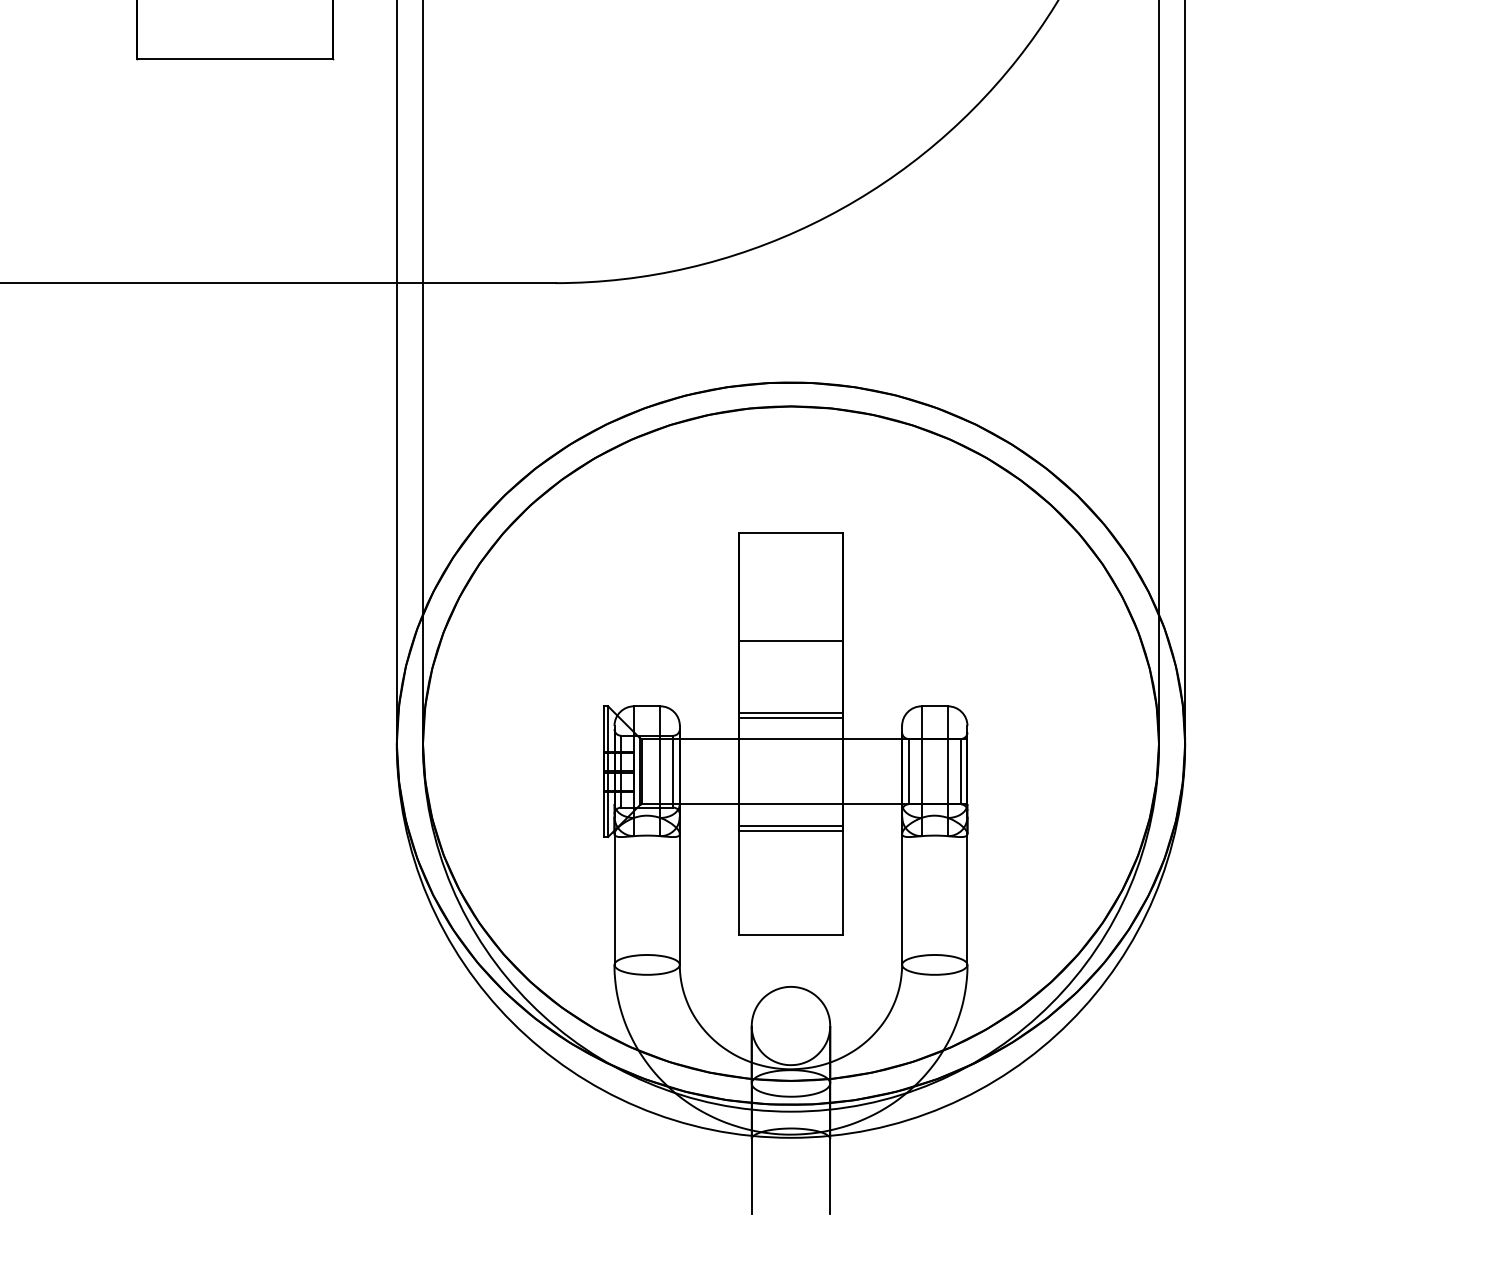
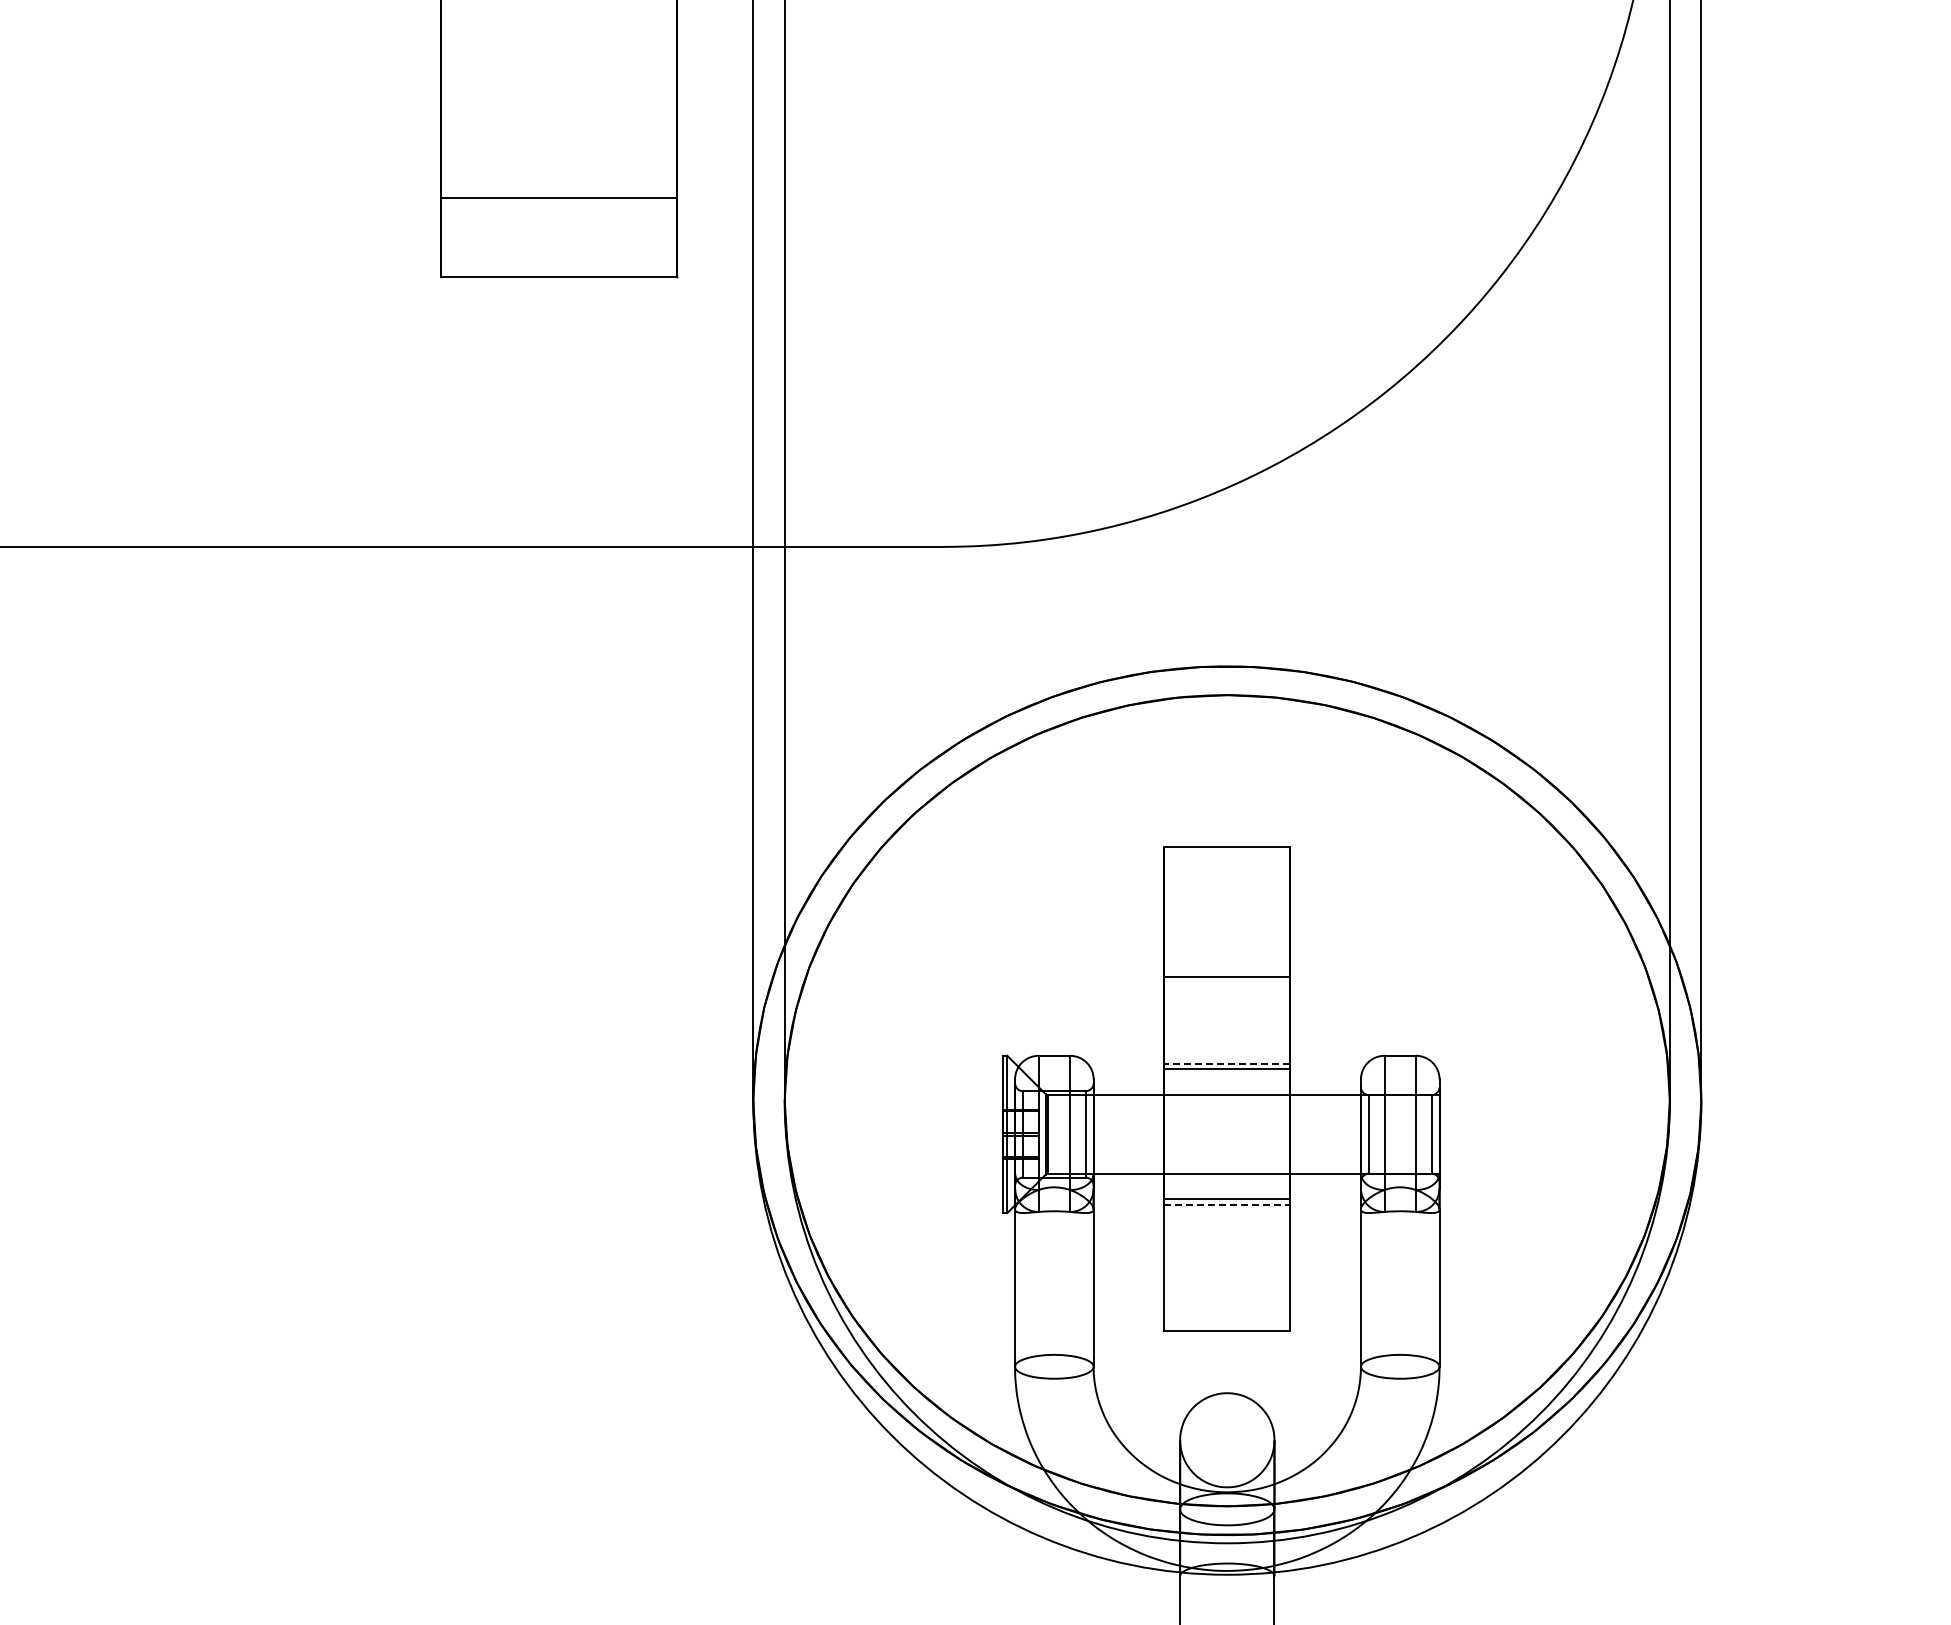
line: (791, 712) -> (1227, 1063), solid -> dashed
line: (791, 830) -> (1227, 1205), solid -> dashed

